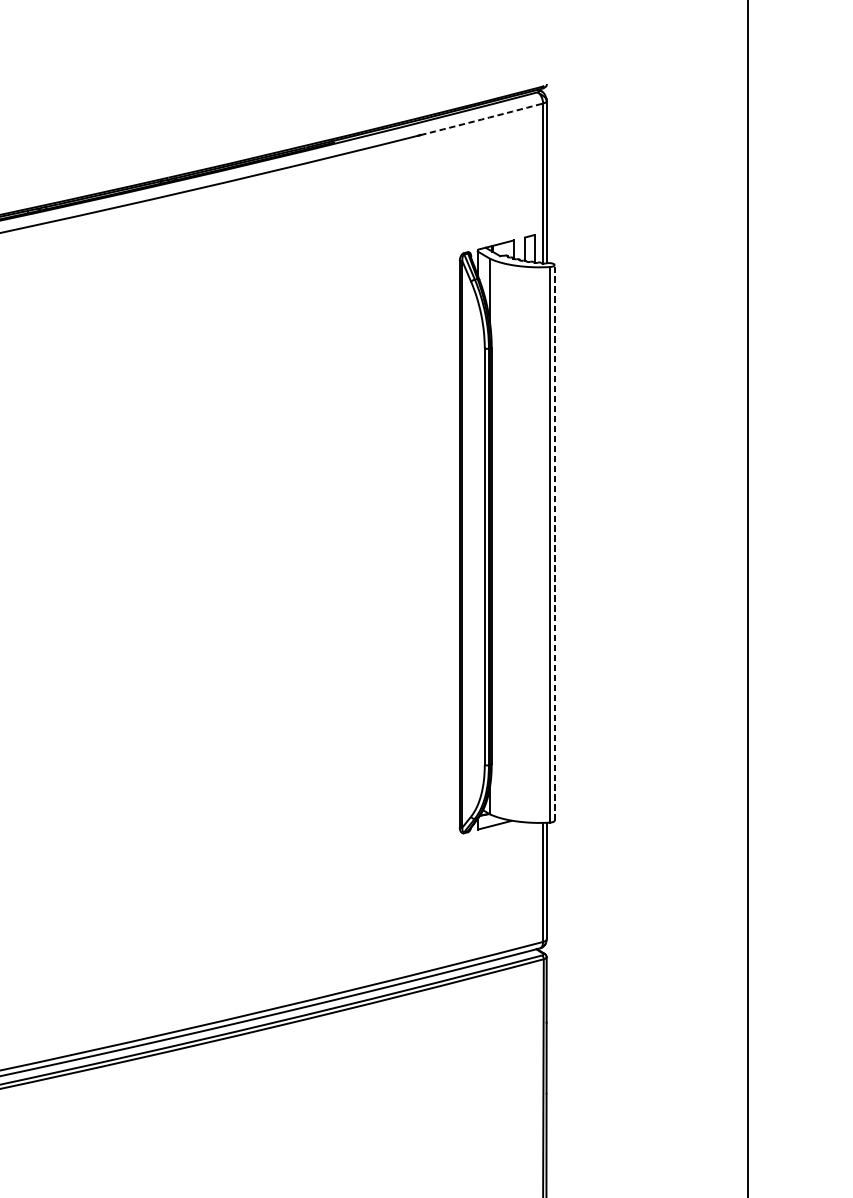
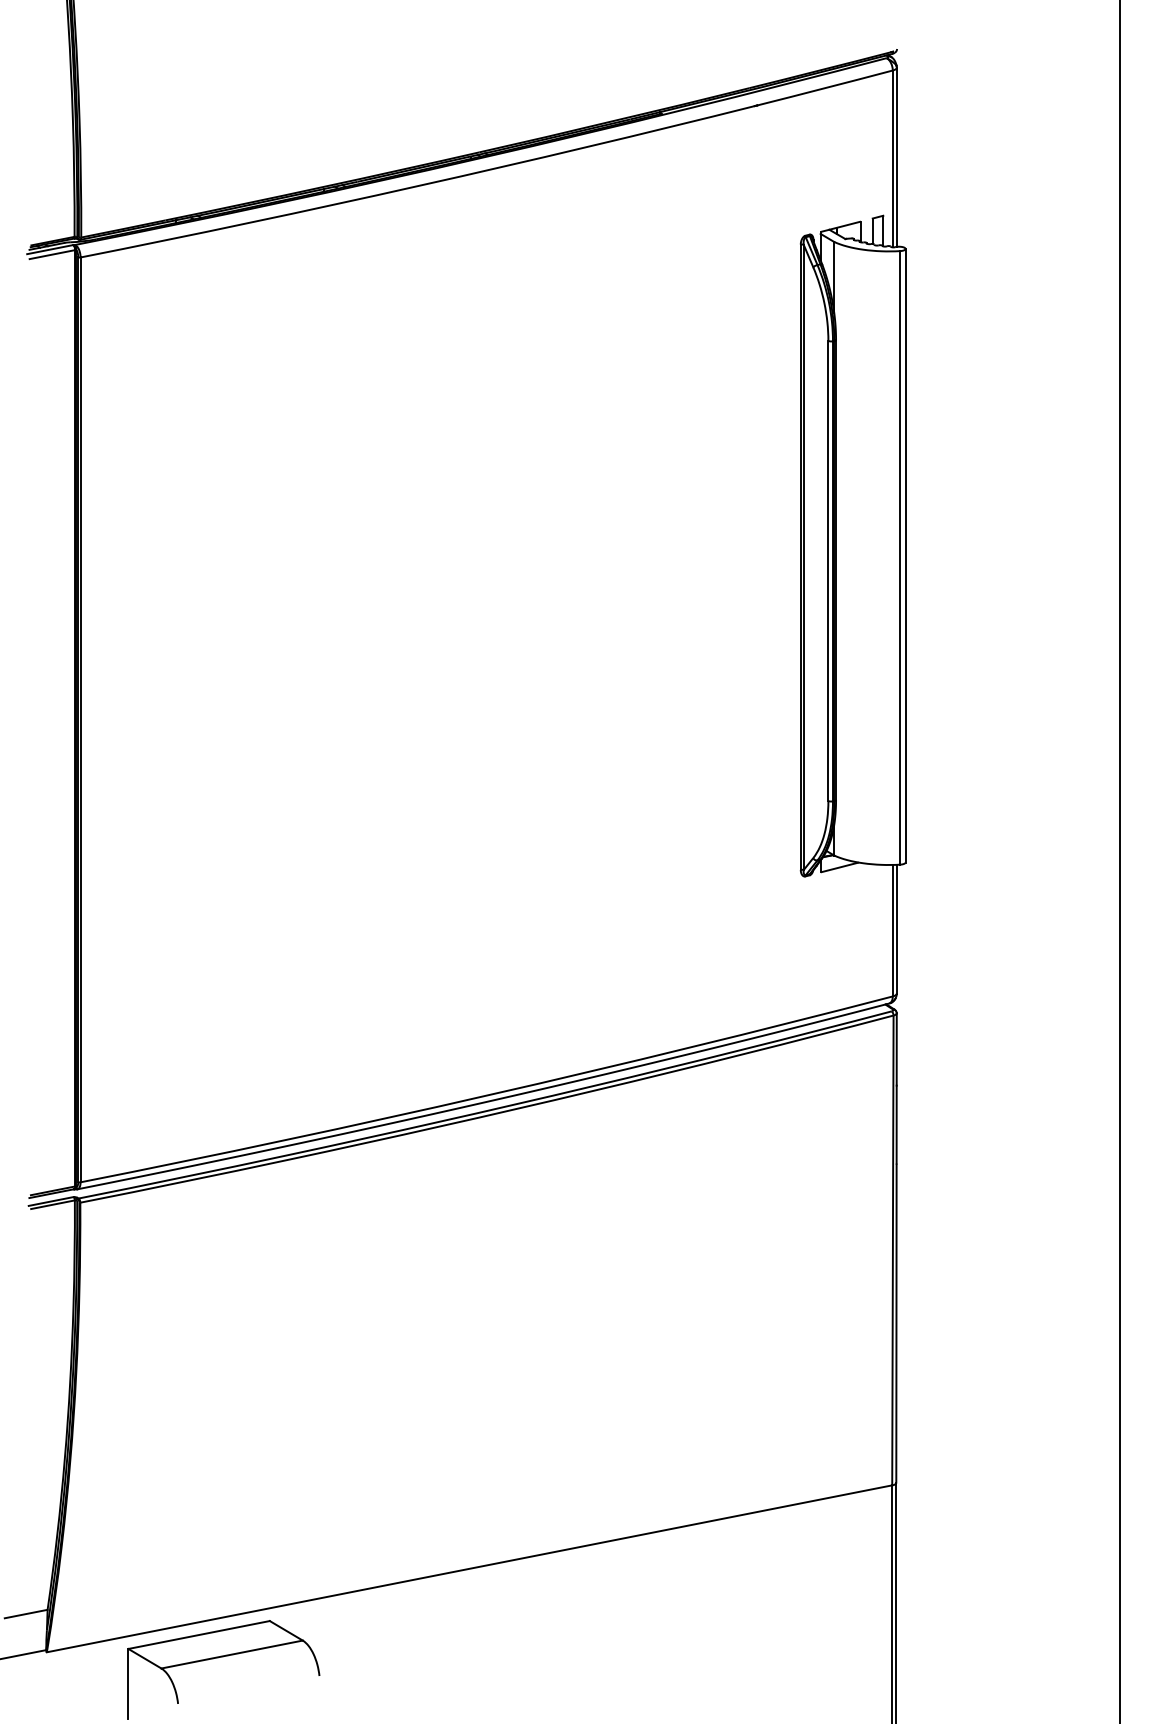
arc: (481, 119) -> (824, 88), dashed -> solid
line: (554, 542) -> (905, 555), dashed -> solid

